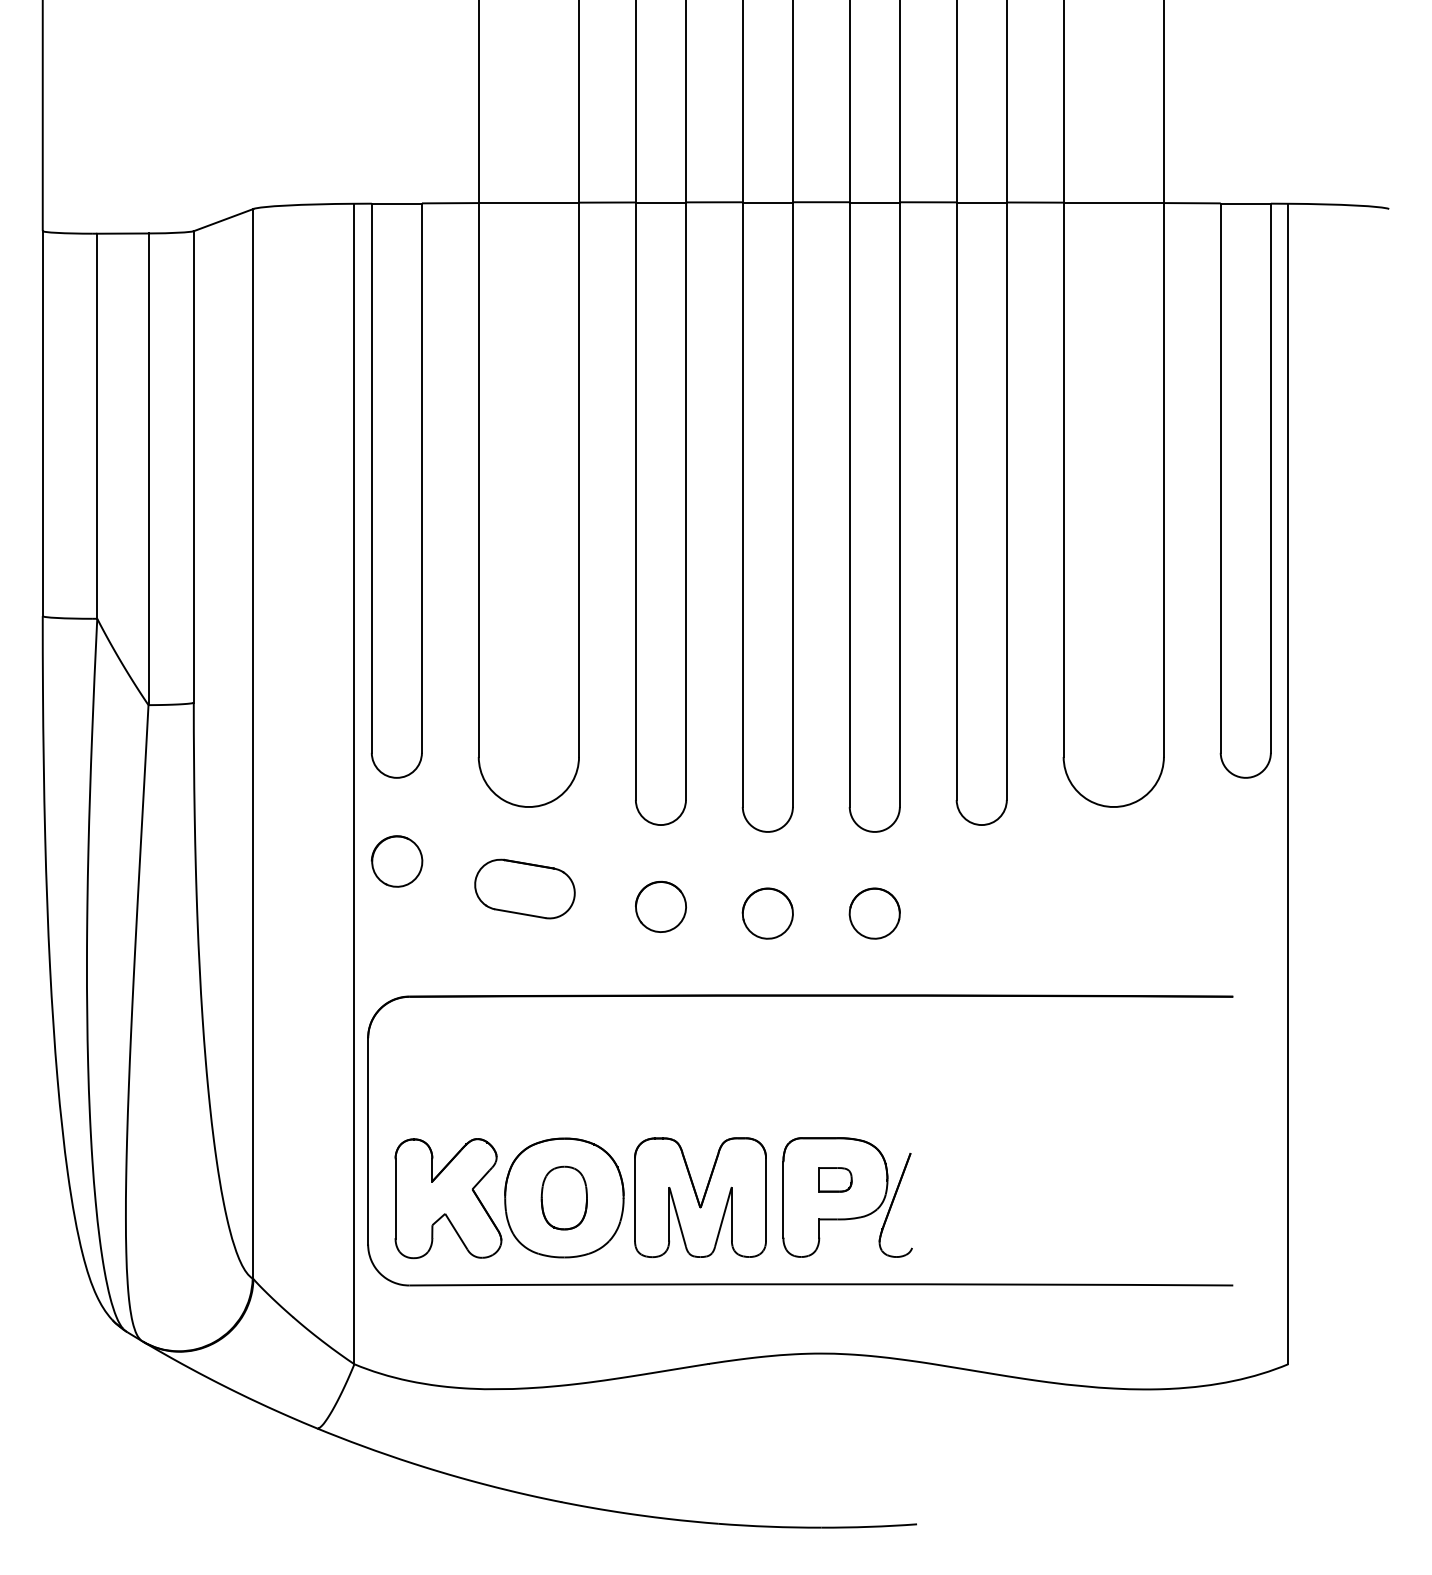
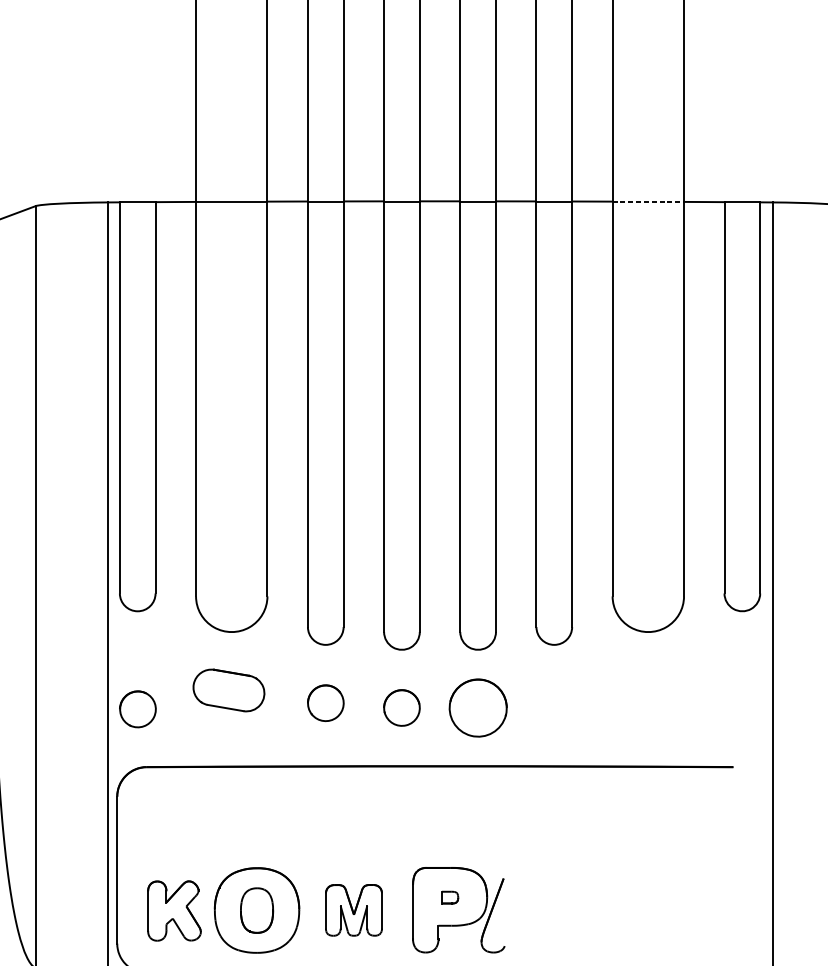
line: (1114, 203) -> (648, 202), solid -> dashed
part: (396, 861) -> (137, 709), moved
part: (874, 913) -> (477, 707), size x1.6
part: (835, 1179) -> (450, 897), size x0.7
part: (700, 1197) -> (353, 910), size x0.6
part: (448, 1198) -> (174, 910), size x0.7

